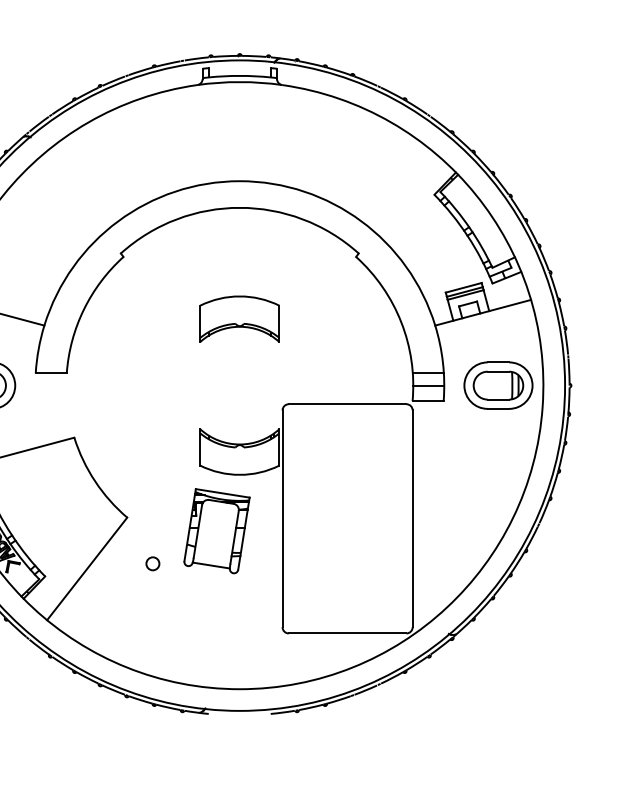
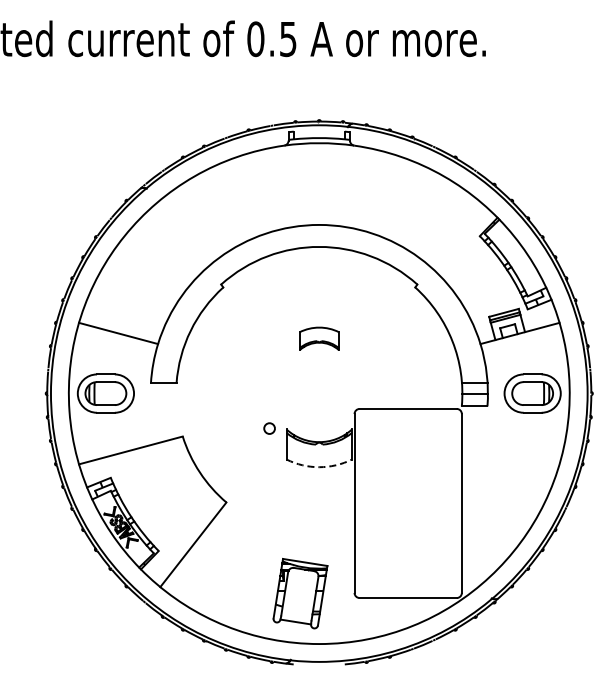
part: (240, 318) -> (319, 338), size x0.6
arc: (240, 475) -> (319, 467), solid -> dashed
part: (217, 530) -> (300, 593), moved
circle: (152, 563) -> (269, 428), moved

